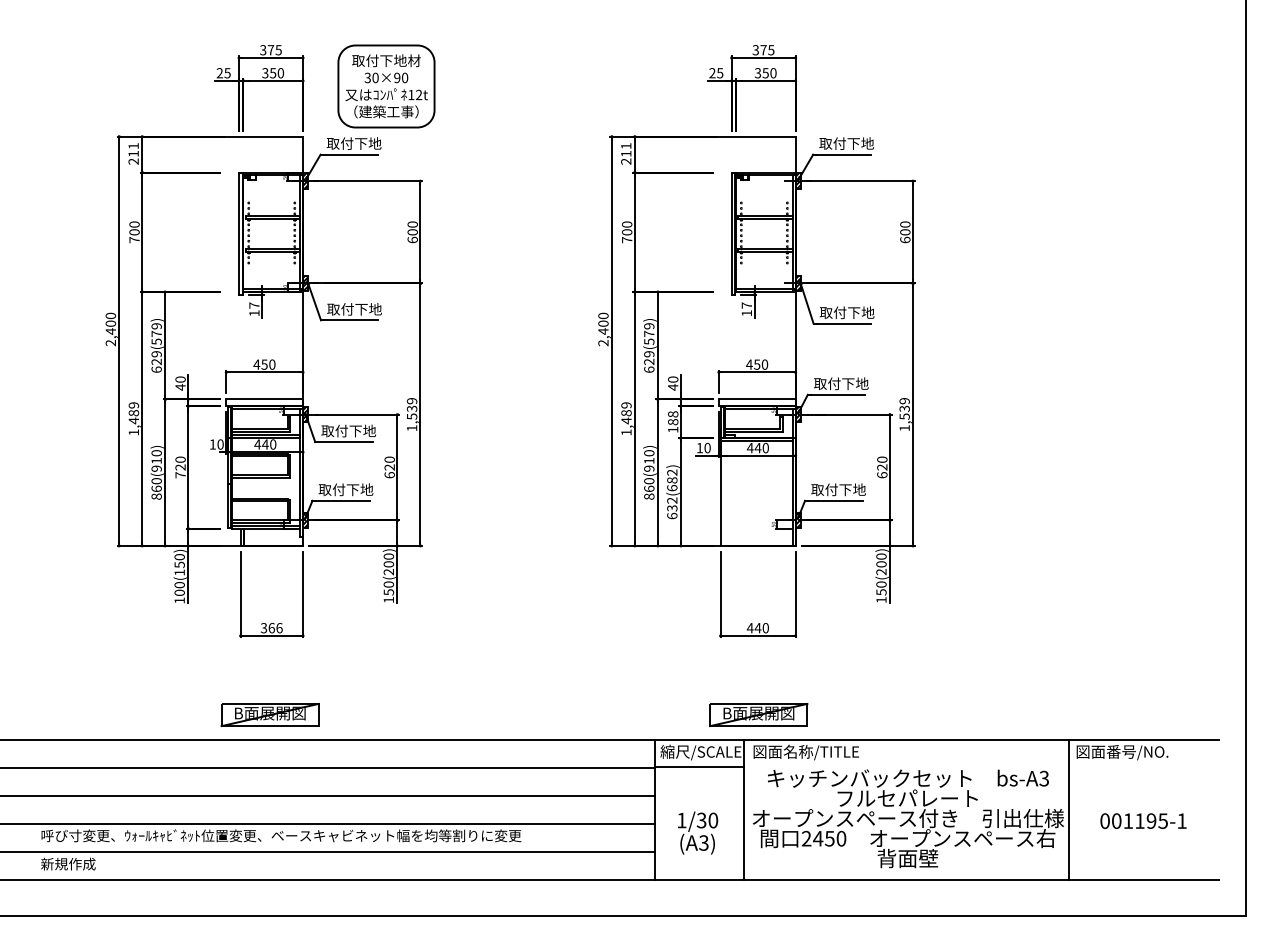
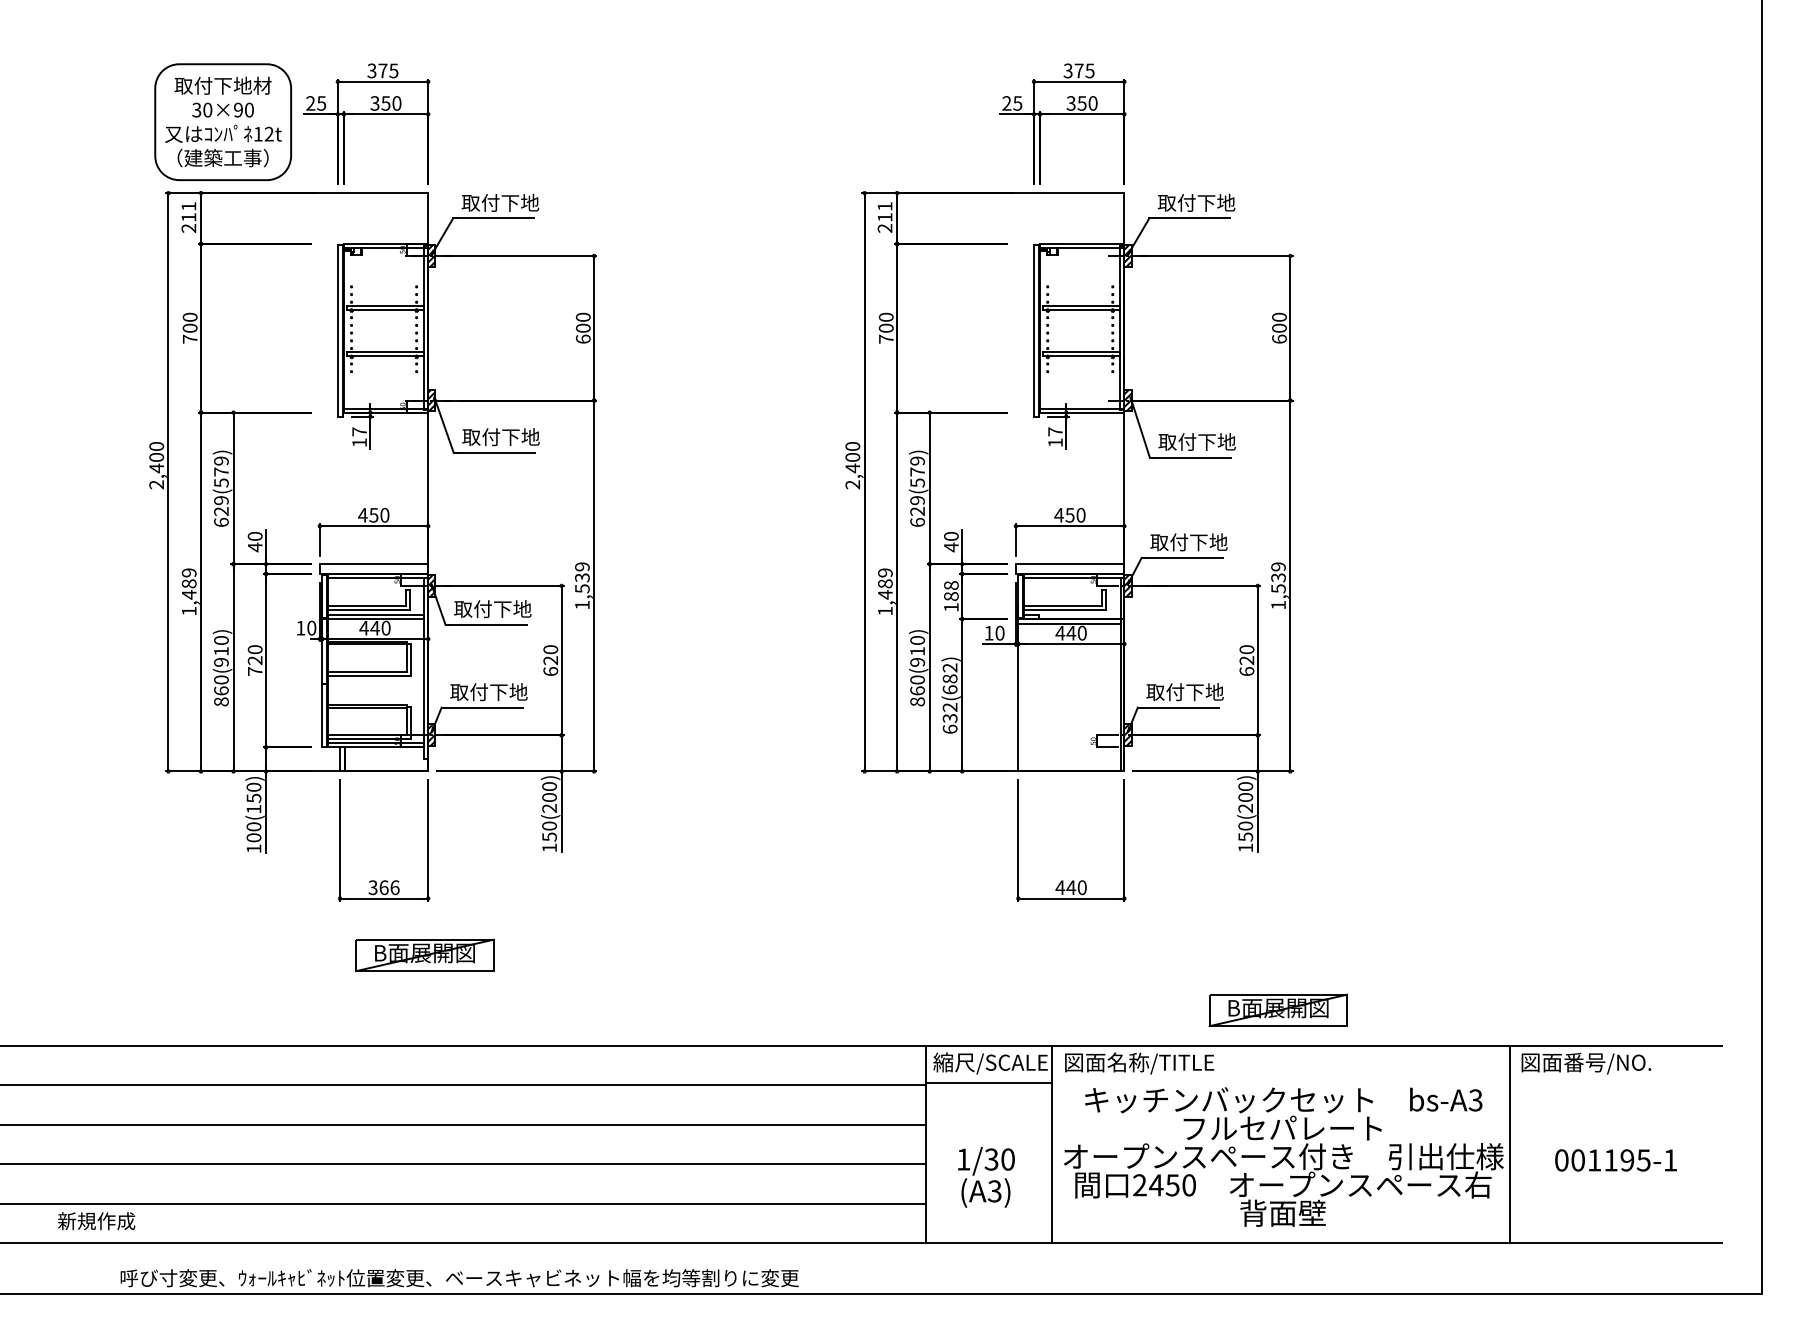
part: (385, 86) -> (222, 121), moved
part: (269, 715) -> (424, 955), moved
part: (758, 715) -> (1277, 1010), moved
text: (281, 836) -> (459, 1278), moved

